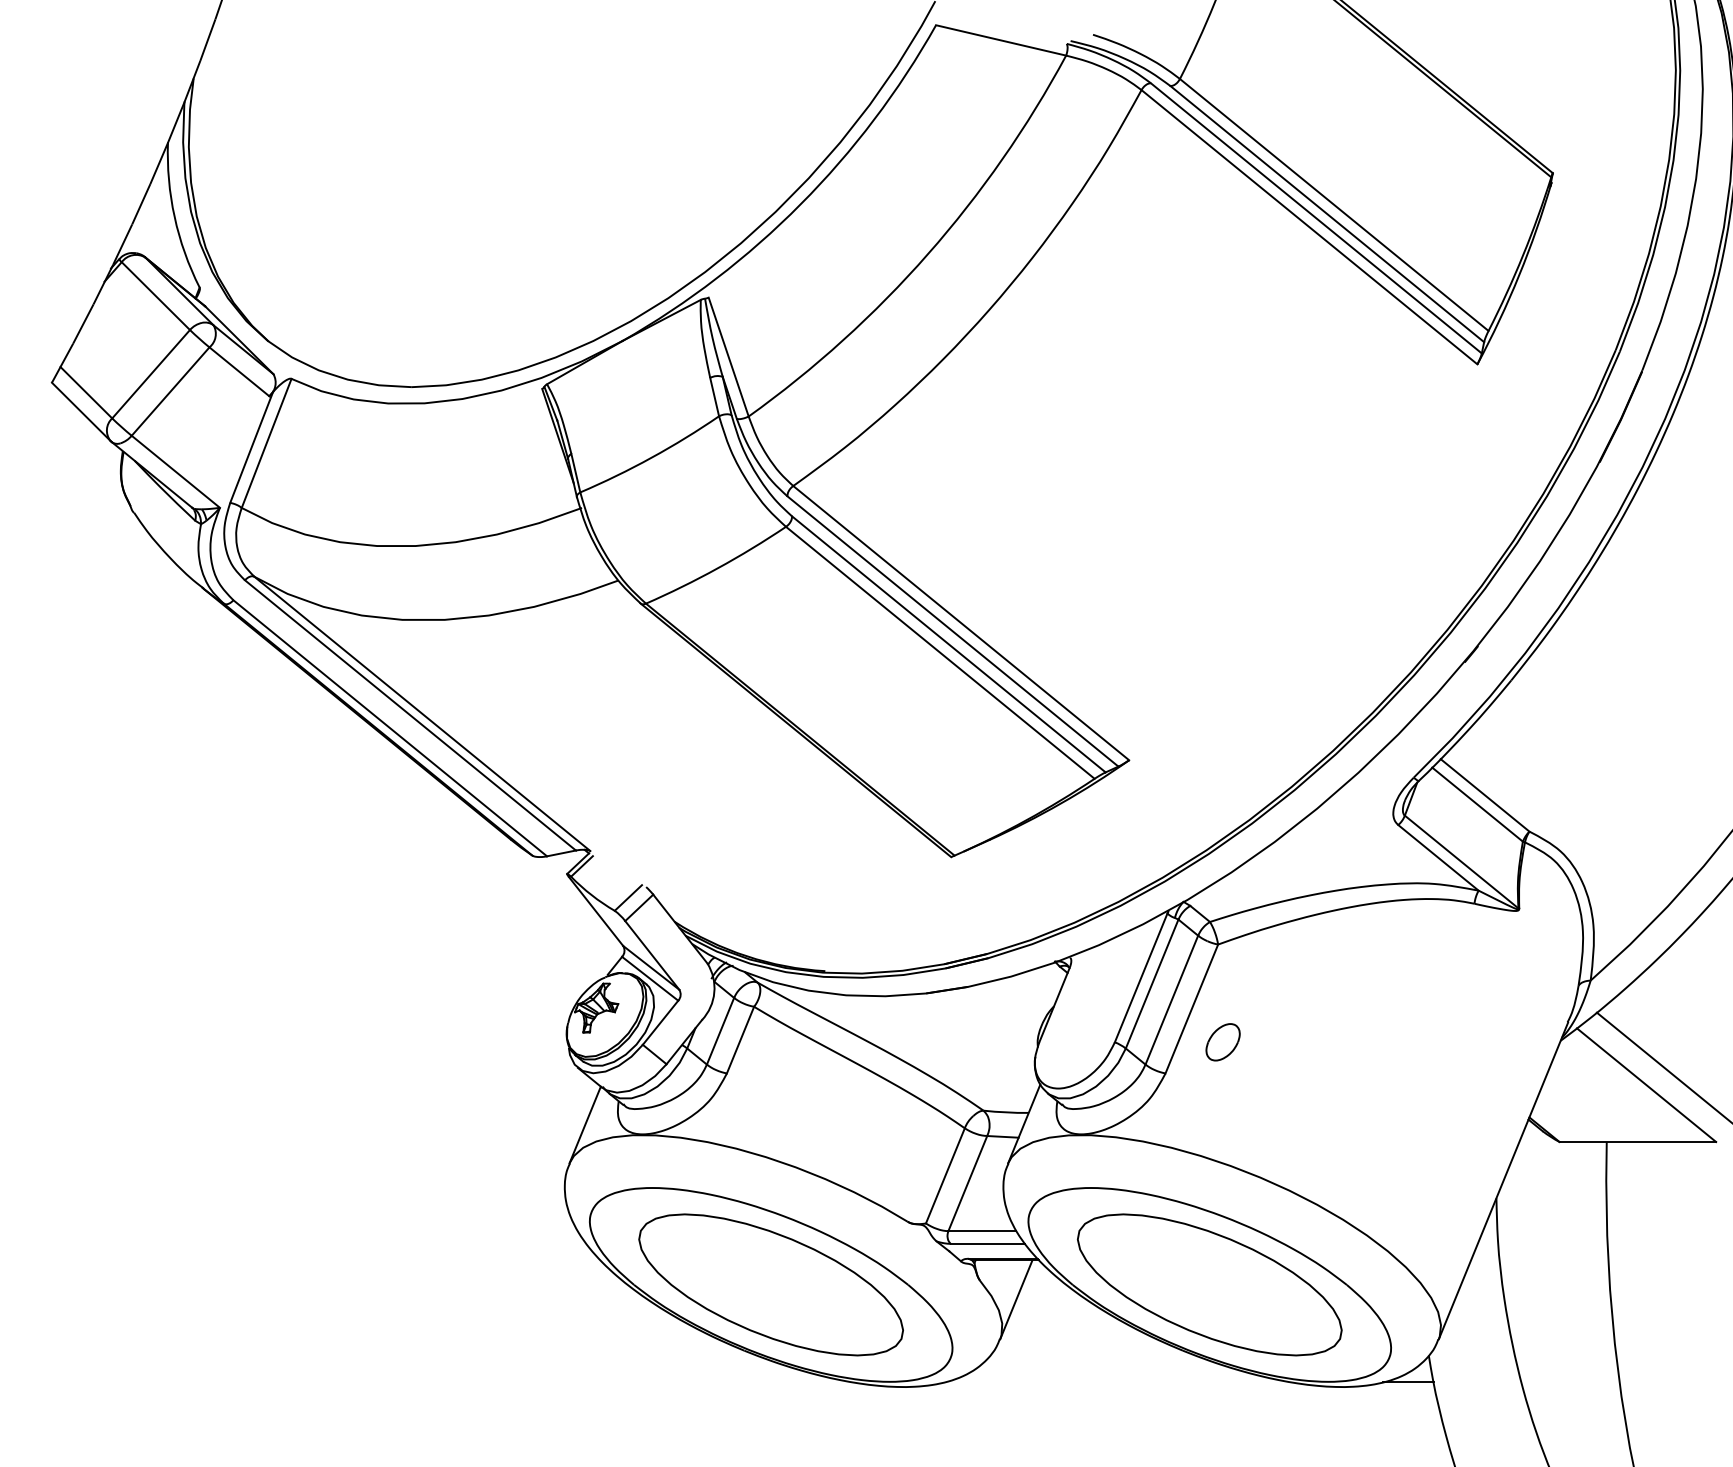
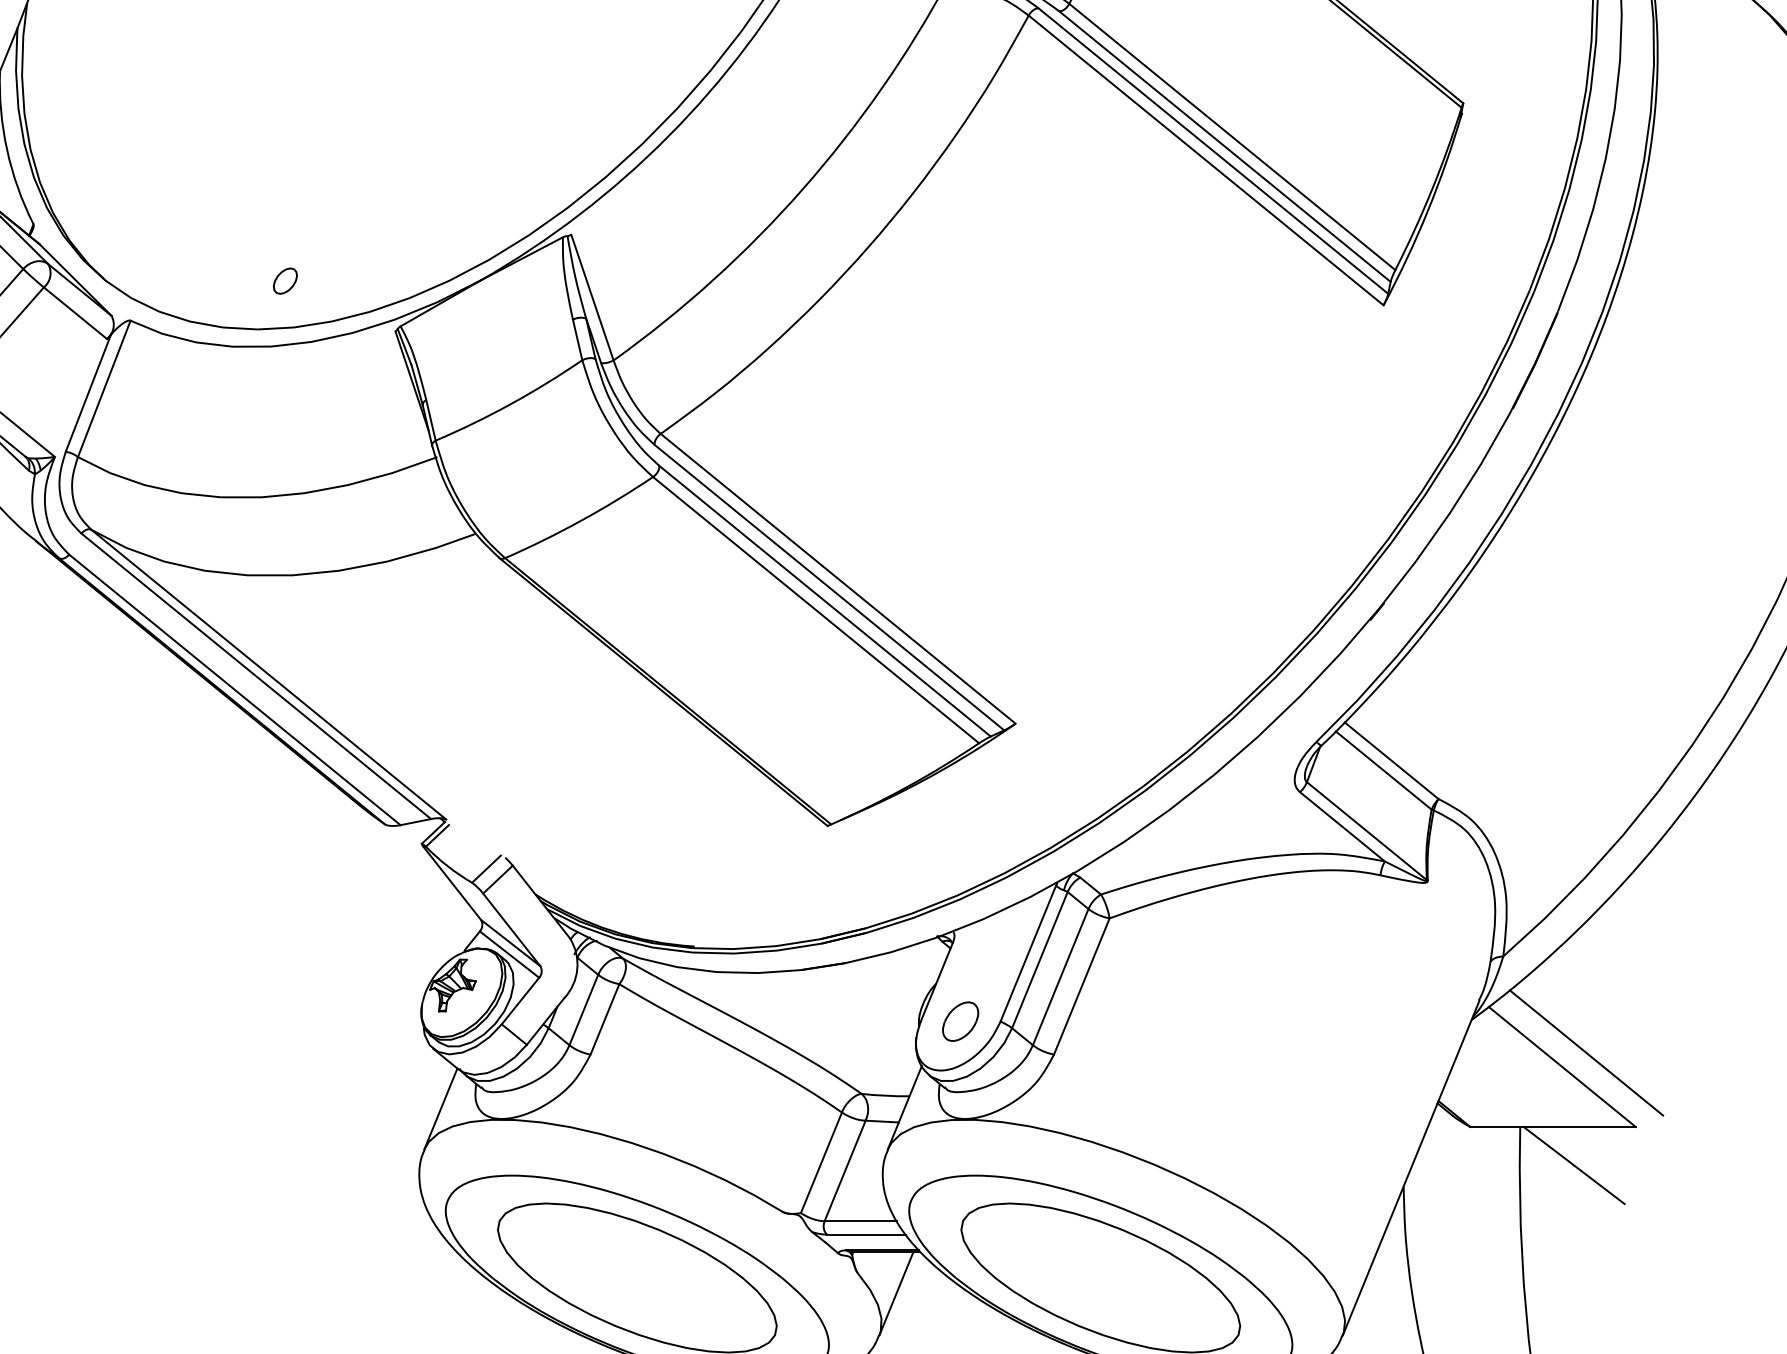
part: (437, 341) -> (284, 281), added
part: (1222, 1042) -> (959, 1021), moved
line: (1657, 1178) -> (1573, 1165), added

